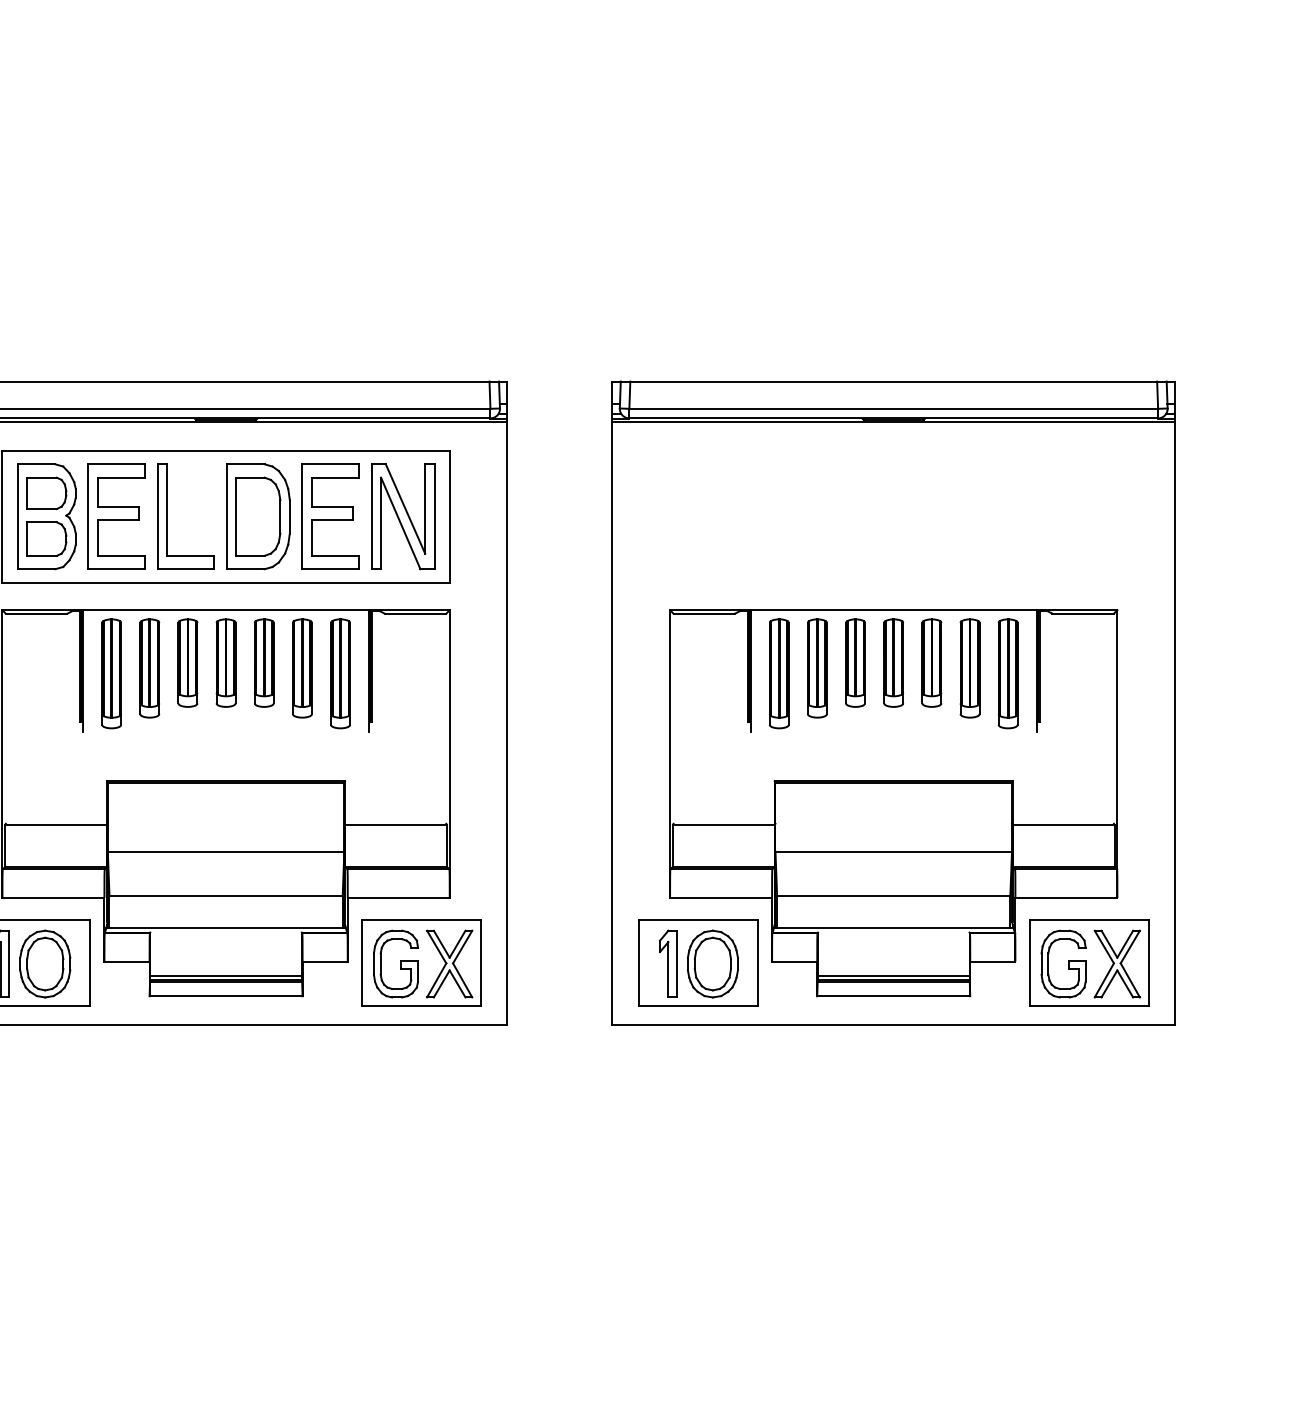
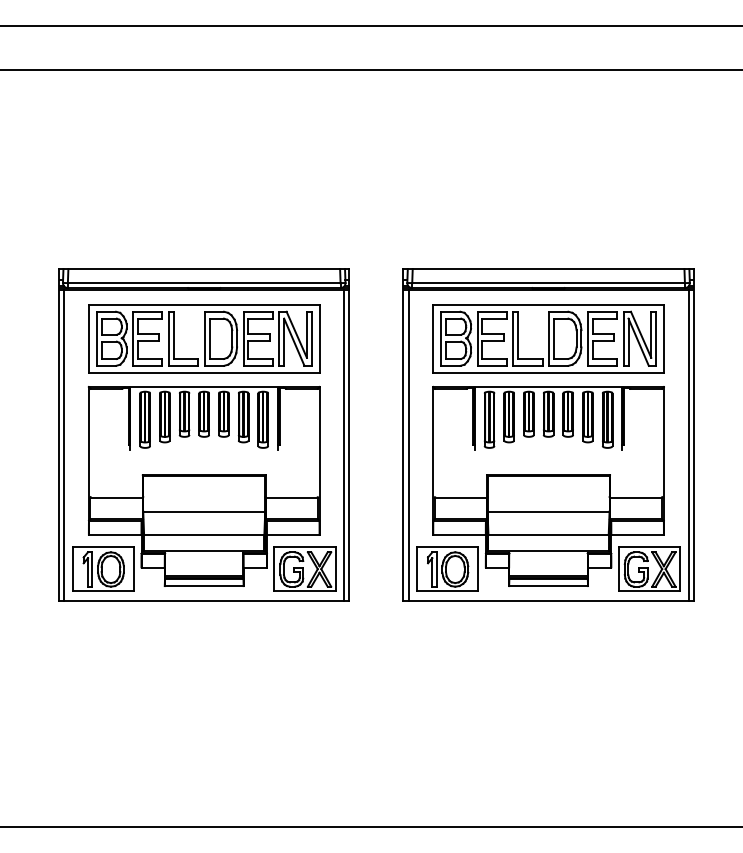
part: (893, 516) -> (548, 338), added
line: (498, 723) -> (344, 445), added
line: (622, 723) -> (408, 445), added
line: (1165, 723) -> (688, 445), added

